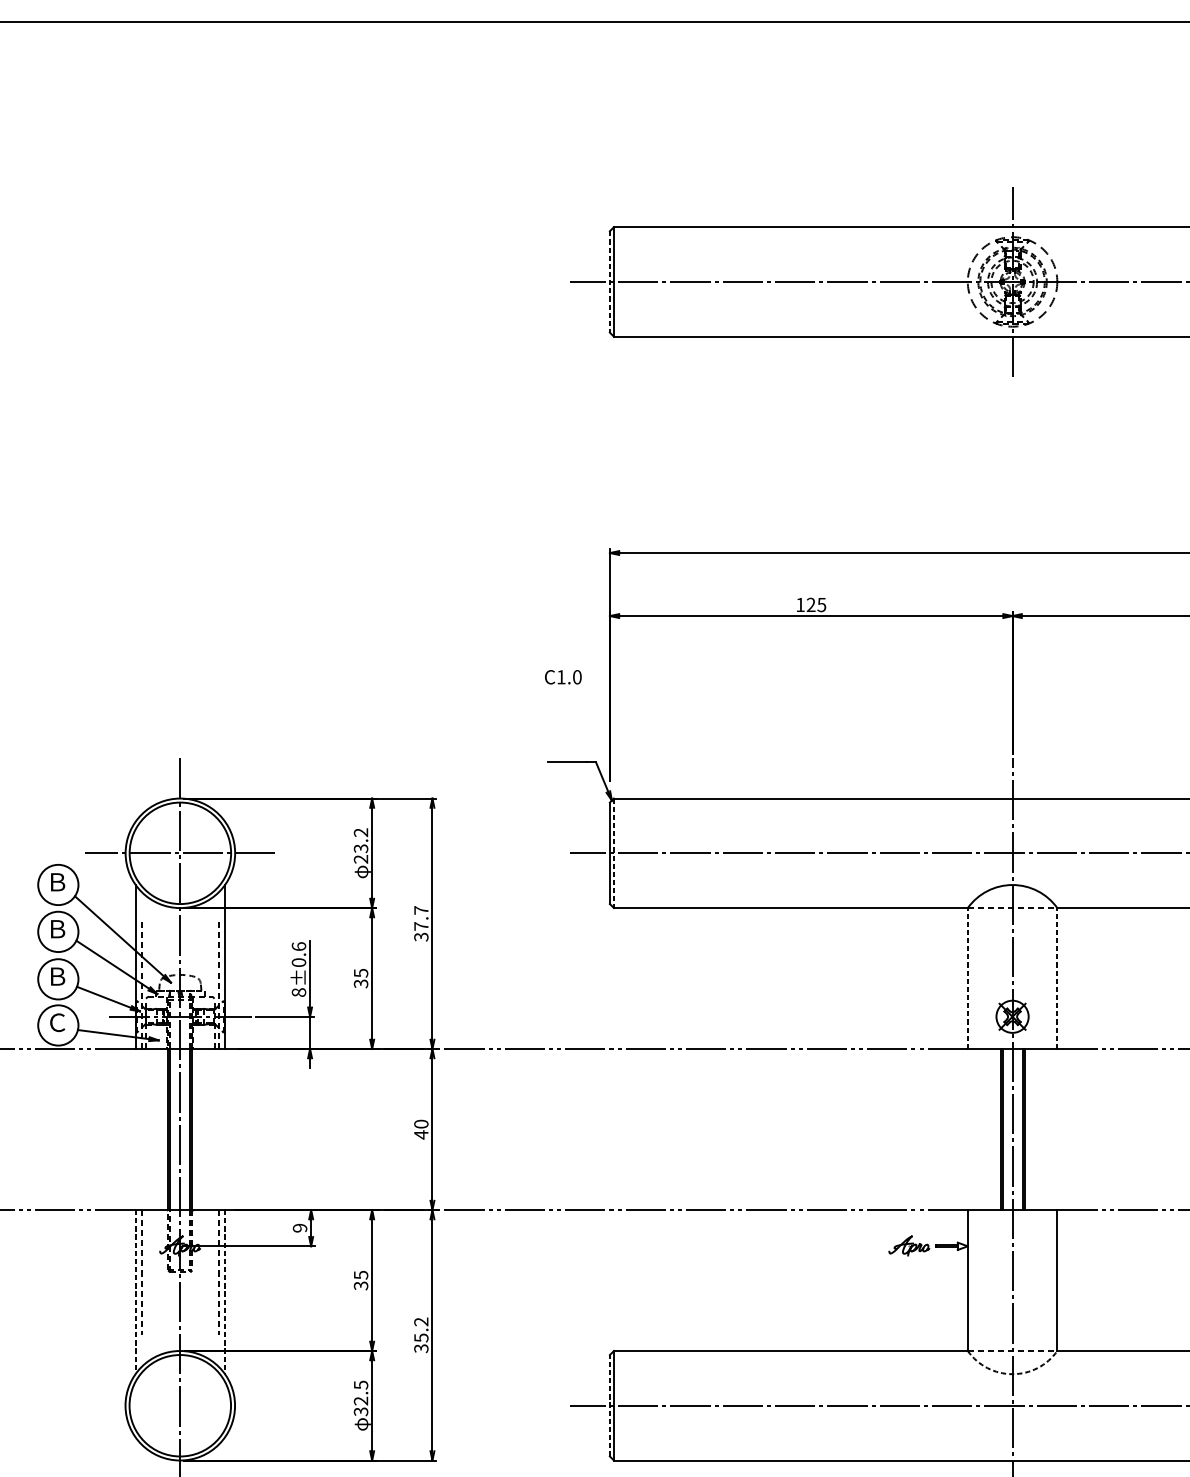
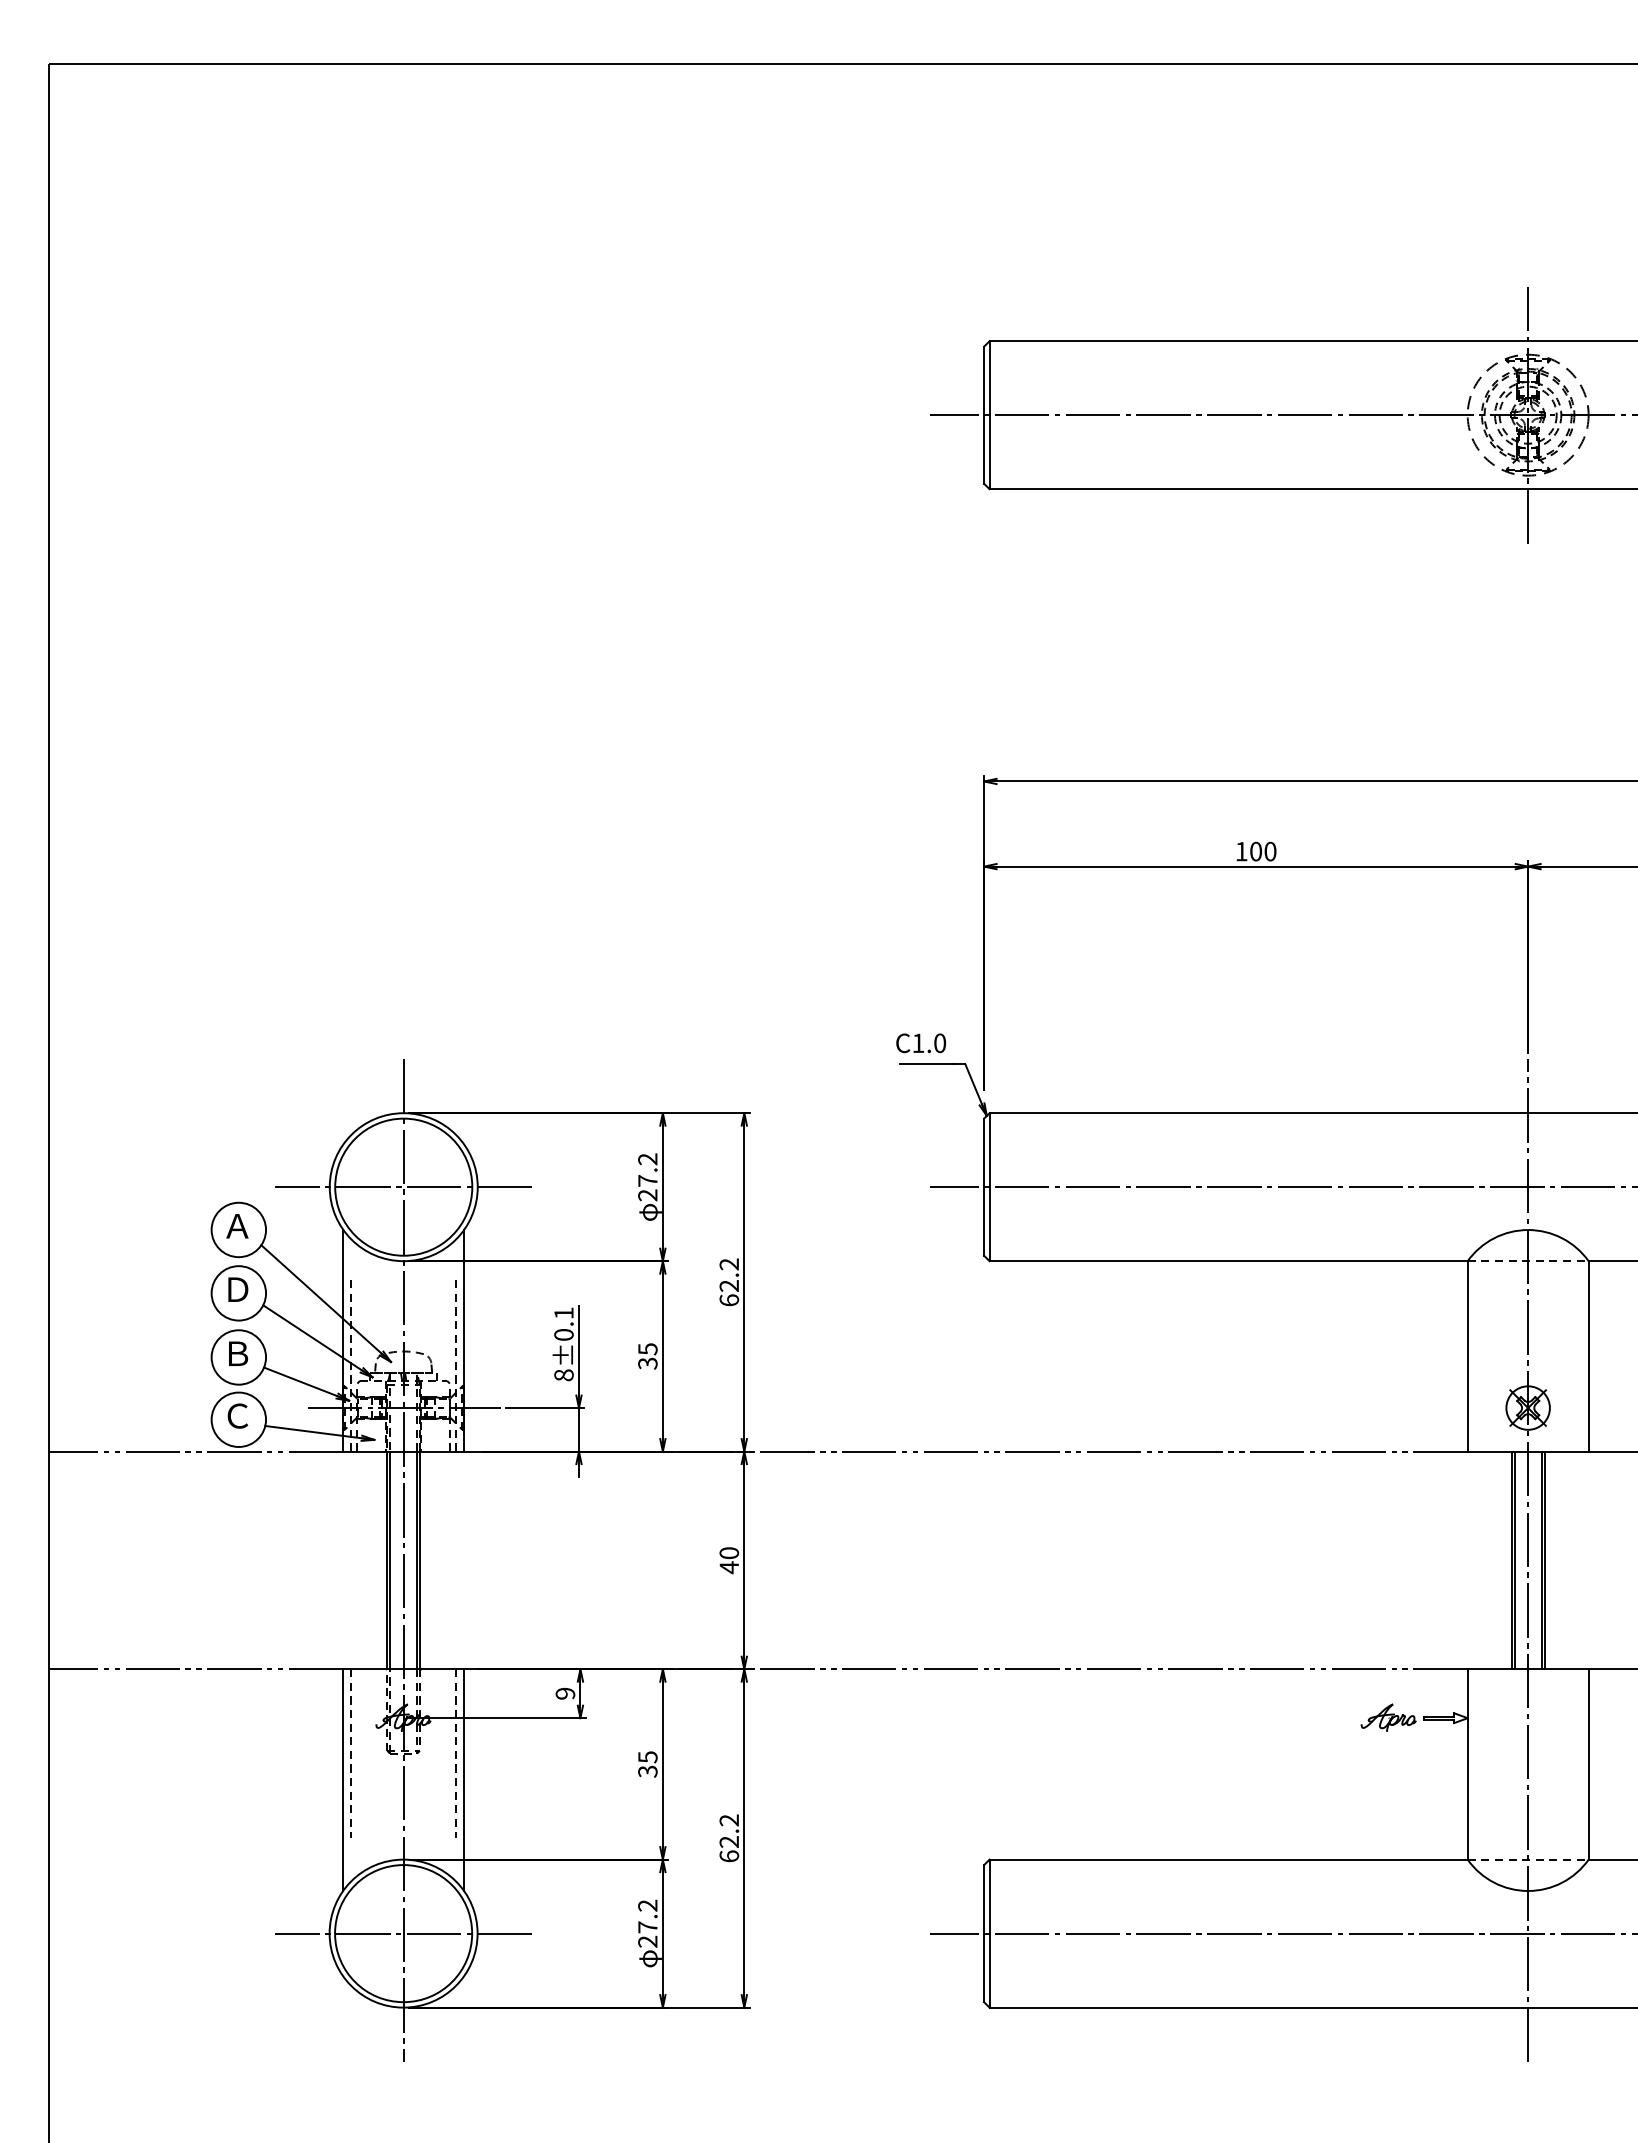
line: (610, 282) -> (984, 415), dashed -> solid
text: (816, 604) -> (1263, 851), 125 -> 100
text: (563, 677) -> (921, 1043), moved
text: (360, 849) -> (647, 1181), 23.2 -> 27.2
line: (613, 853) -> (989, 1187), dashed -> solid
text: (57, 882) -> (237, 1226), Ｂ -> Ａ
text: (421, 923) -> (729, 1282), 37.7 -> 62.2
text: (58, 929) -> (238, 1289), Ｂ -> Ｄ
text: (298, 946) -> (563, 1312), 8±0.6 -> 8±0.1
line: (967, 977) -> (1467, 1355), dashed -> solid
line: (1057, 977) -> (1588, 1355), dashed -> solid
line: (135, 1292) -> (343, 1780), dashed -> solid
line: (225, 1292) -> (464, 1780), dashed -> solid
text: (421, 1343) -> (729, 1849), 35.2 -> 62.2
arc: (1012, 1373) -> (1528, 1890), dashed -> solid
text: (360, 1398) -> (647, 1923), 32.5 -> 27.2
line: (180, 1405) -> (403, 1933), added
line: (610, 1405) -> (984, 1933), dashed -> solid

